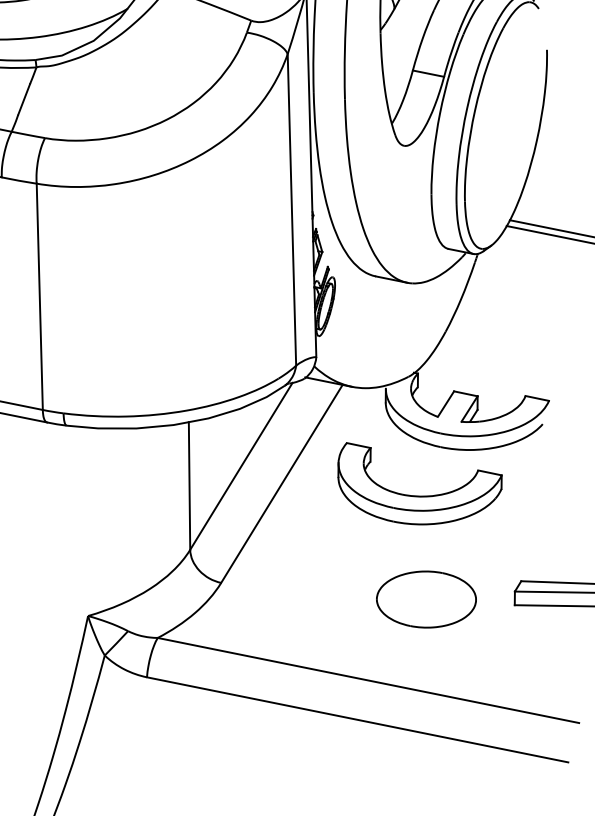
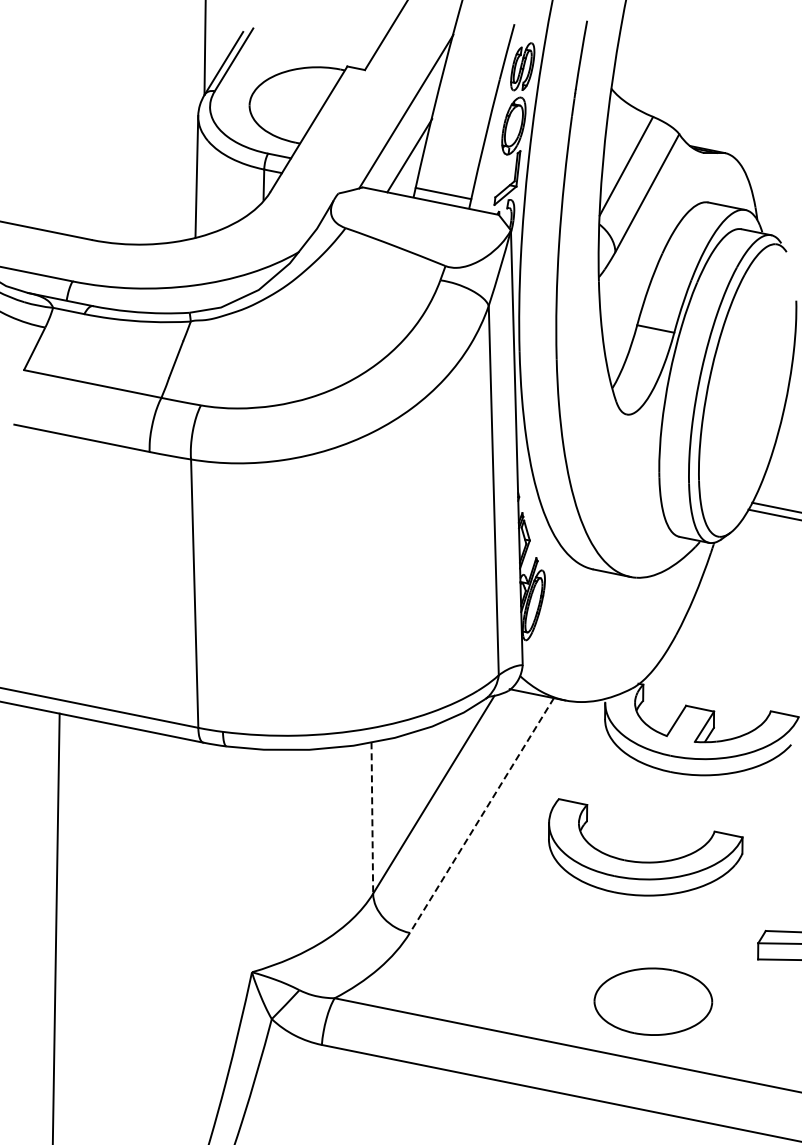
line: (281, 483) -> (481, 815), solid -> dashed
line: (189, 486) -> (372, 818), solid -> dashed
part: (419, 495) -> (645, 861), moved
part: (426, 599) -> (653, 1001), moved

